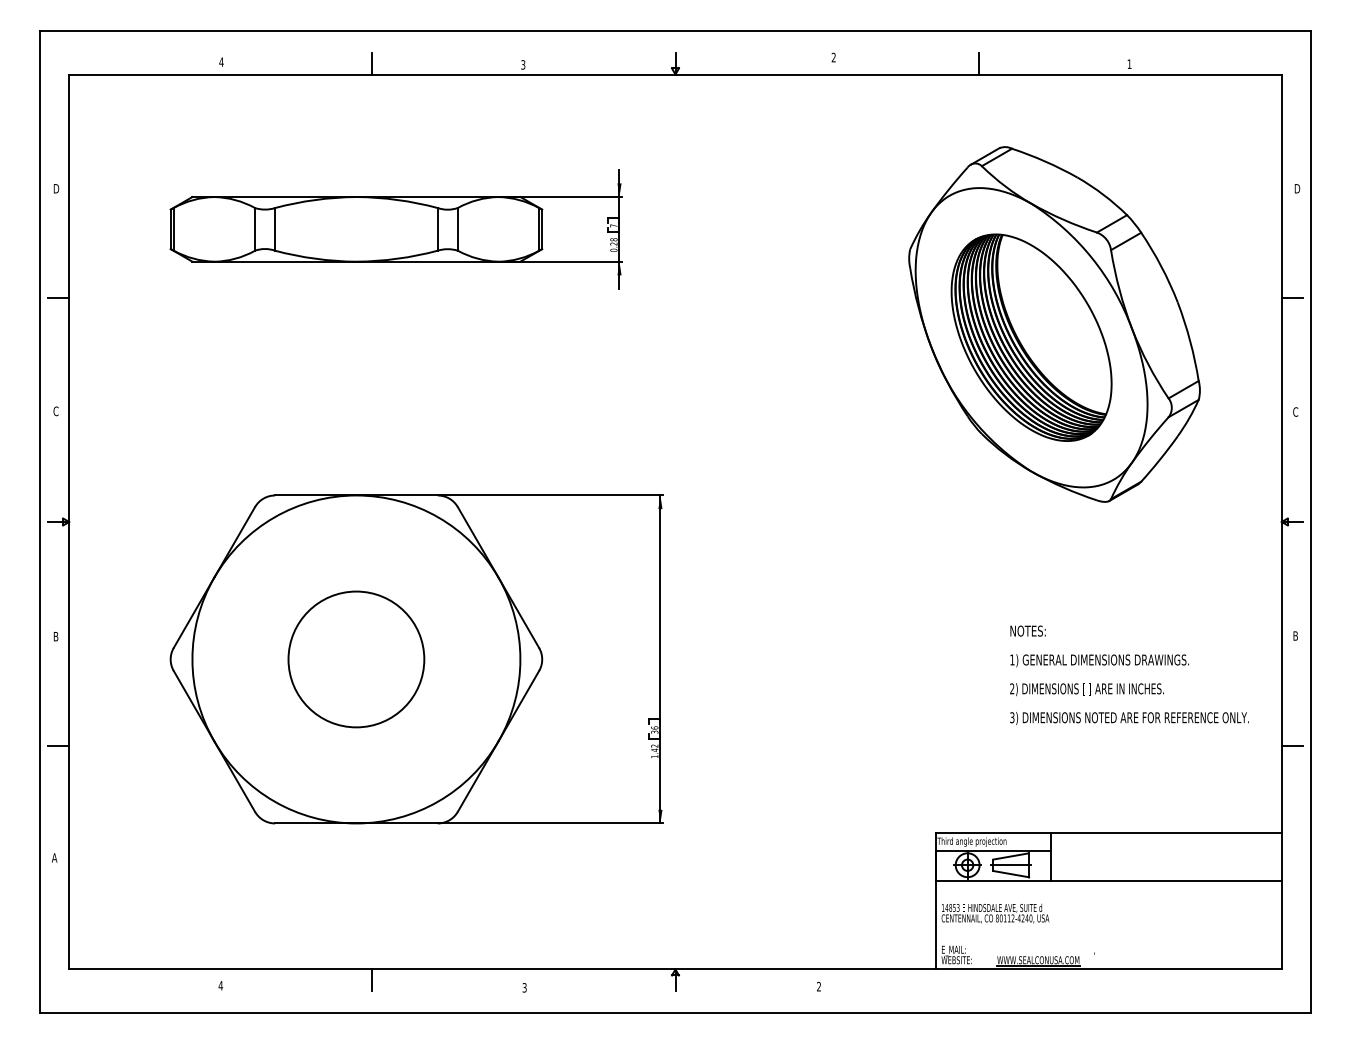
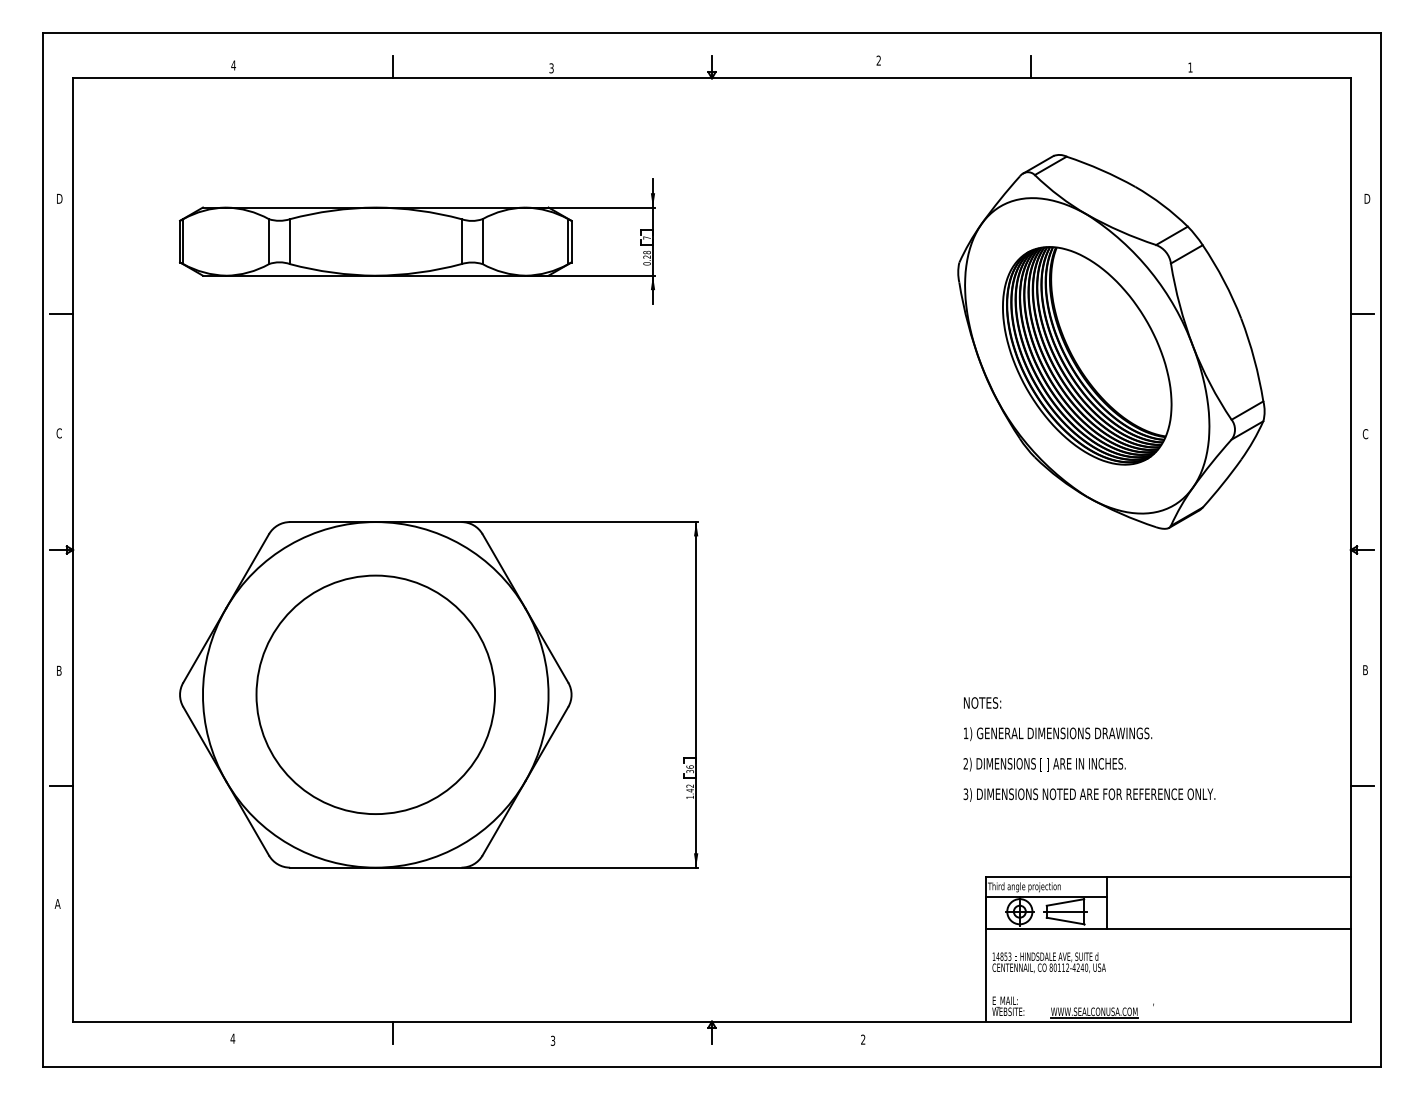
circle: (356, 659) -> (375, 694), size x1.67
text: (1129, 675) -> (1089, 749), moved

